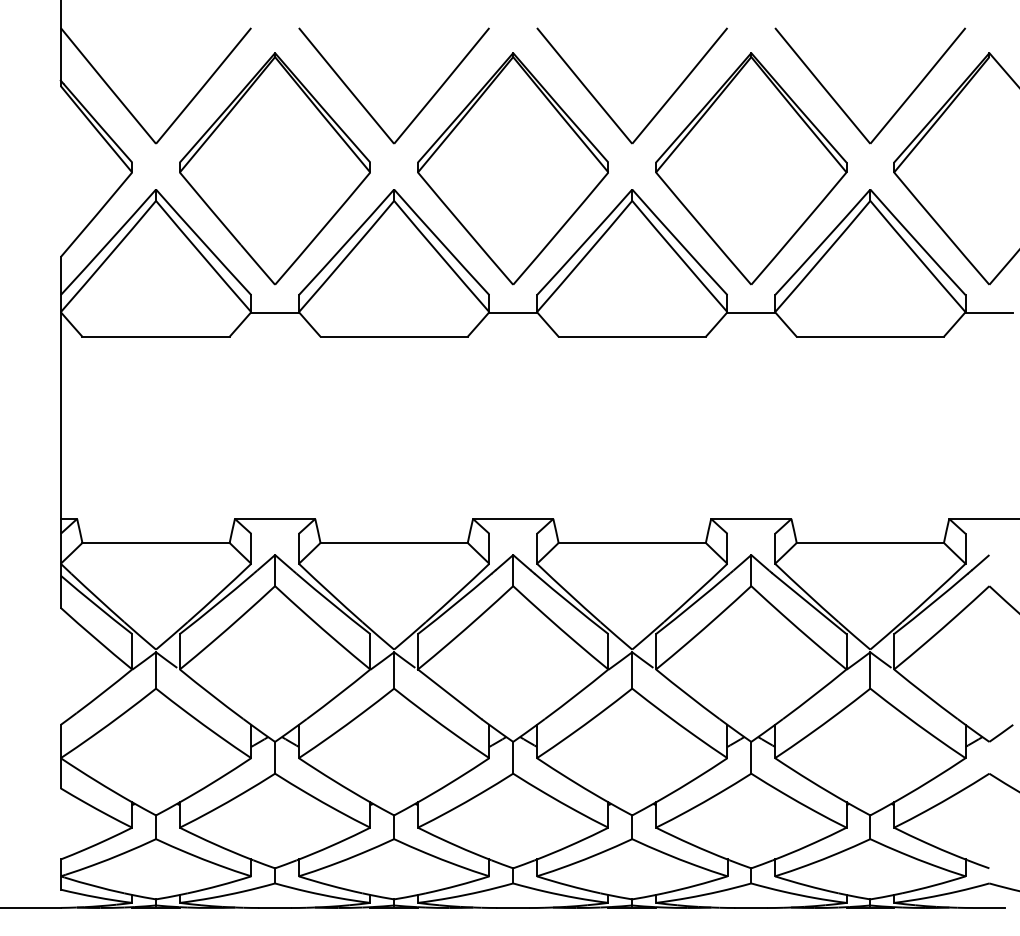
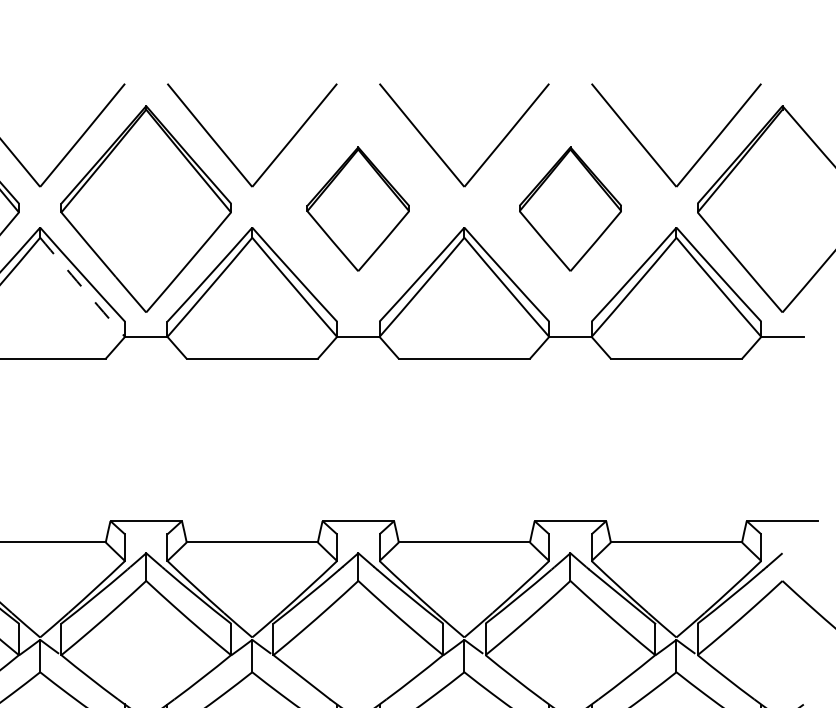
part: (512, 168) -> (357, 208), size x0.6
part: (751, 168) -> (570, 208), size x0.6
arc: (203, 256) -> (82, 287), solid -> dashed

